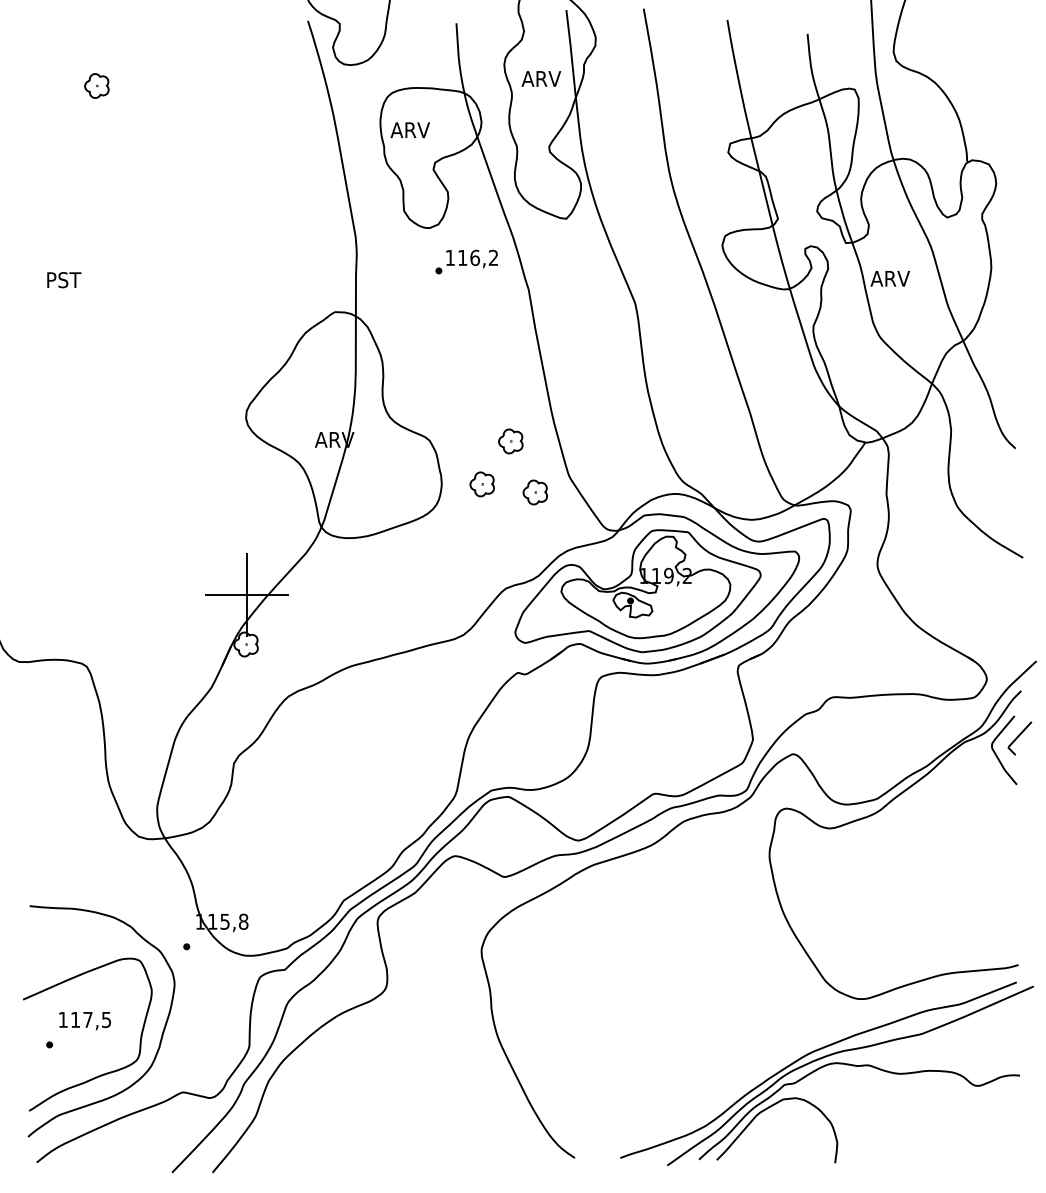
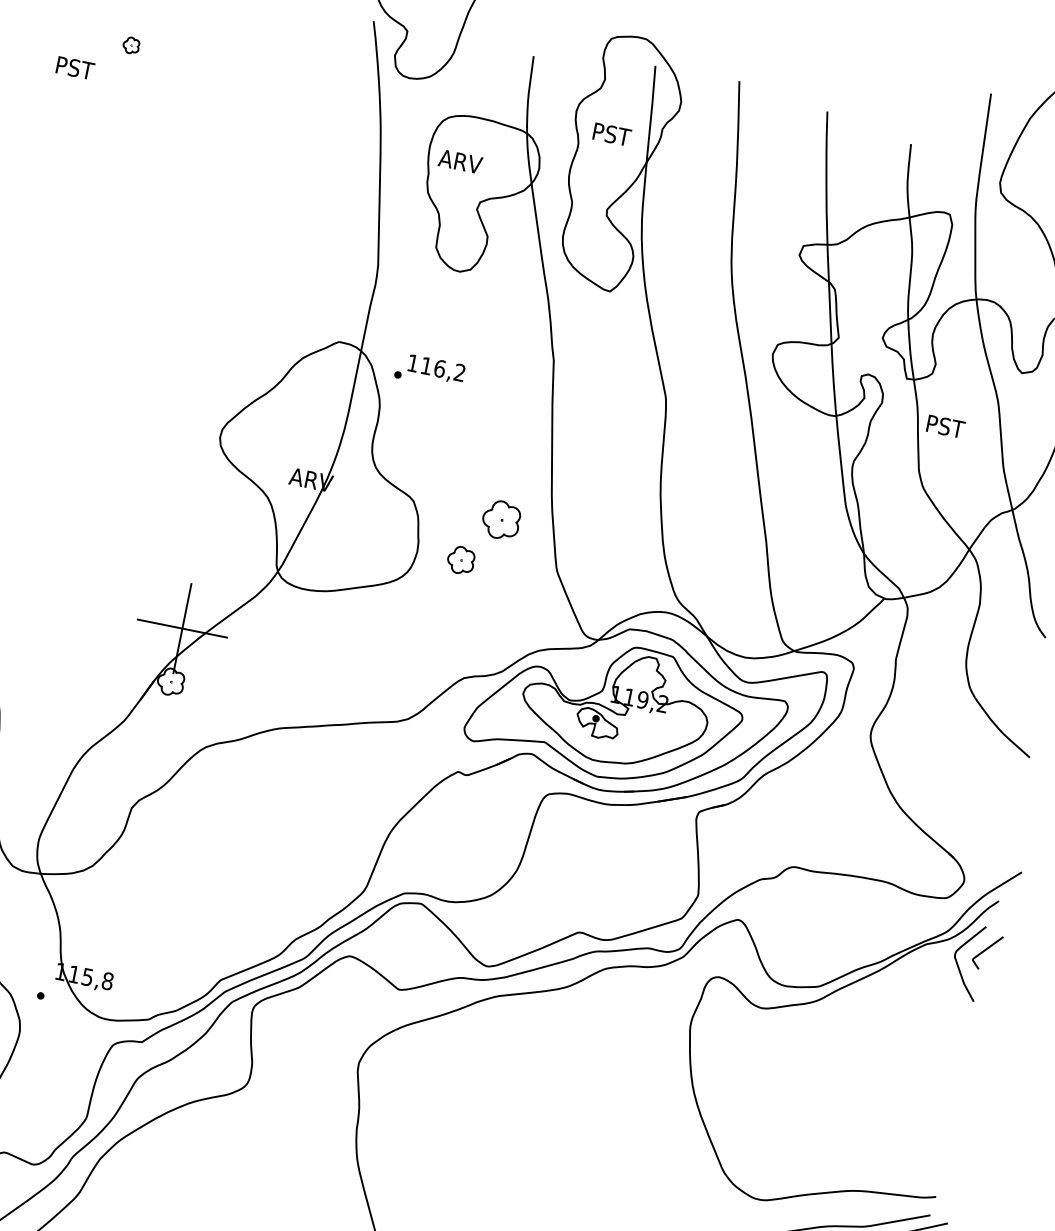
text: (541, 78) -> (613, 134), ARV -> PST
part: (96, 85) -> (130, 44), size x0.6
part: (466, 261) -> (429, 370), moved
text: (889, 278) -> (946, 426), ARV -> PST
text: (64, 280) -> (75, 68), moved
part: (510, 441) -> (500, 520), size x1.4
part: (534, 492) -> (515, 580), removed

